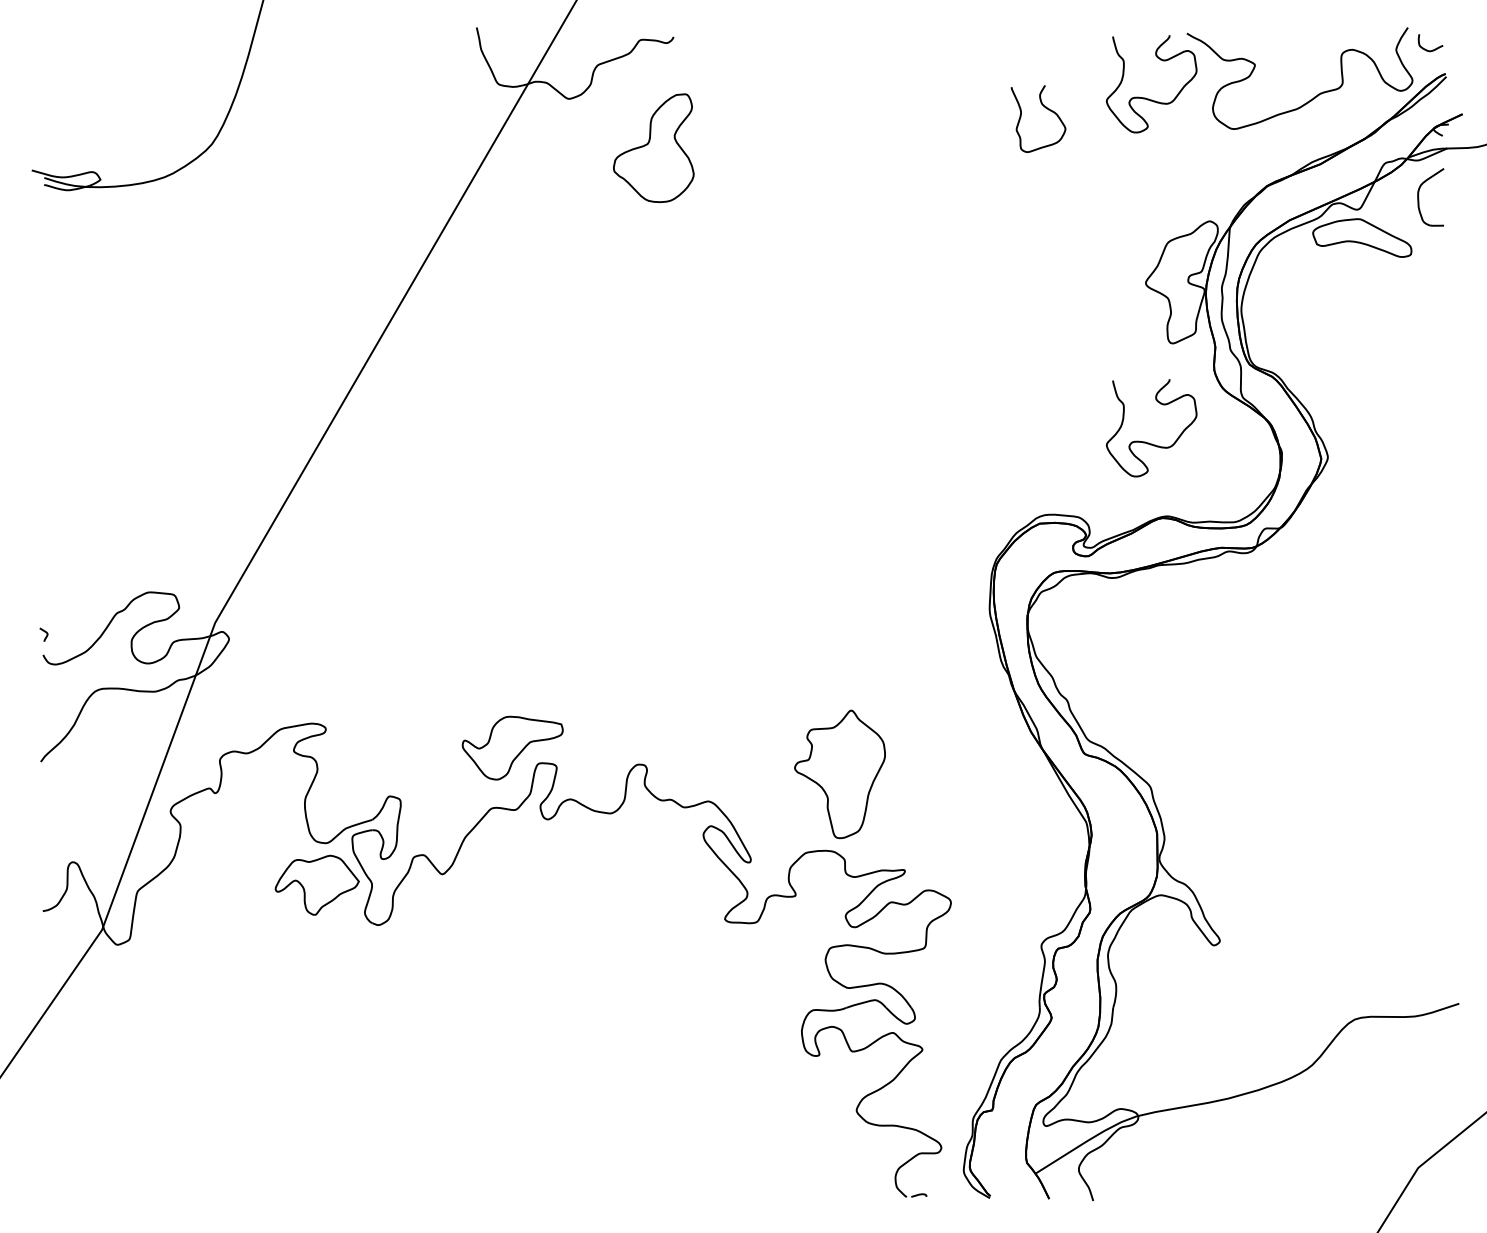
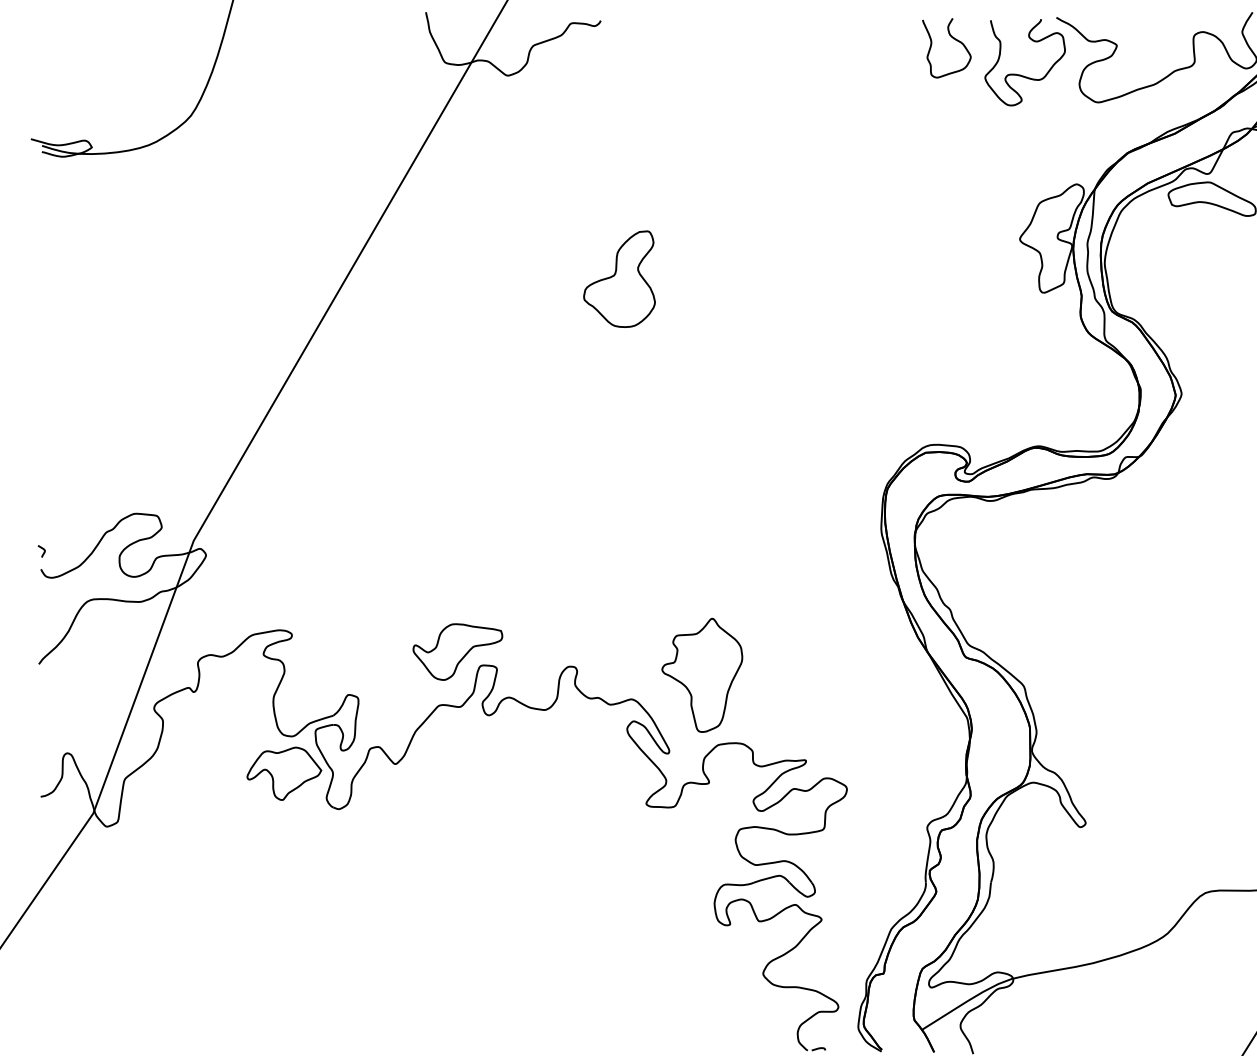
curve: (1045, 108) -> (953, 38), moved
part: (653, 148) -> (619, 279), moved
curve: (1145, 441) -> (1019, 379), removed
part: (839, 774) -> (701, 675), moved

